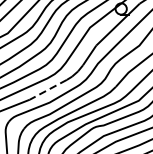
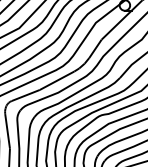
line: (48, 89) -> (57, 80), dashed -> solid

